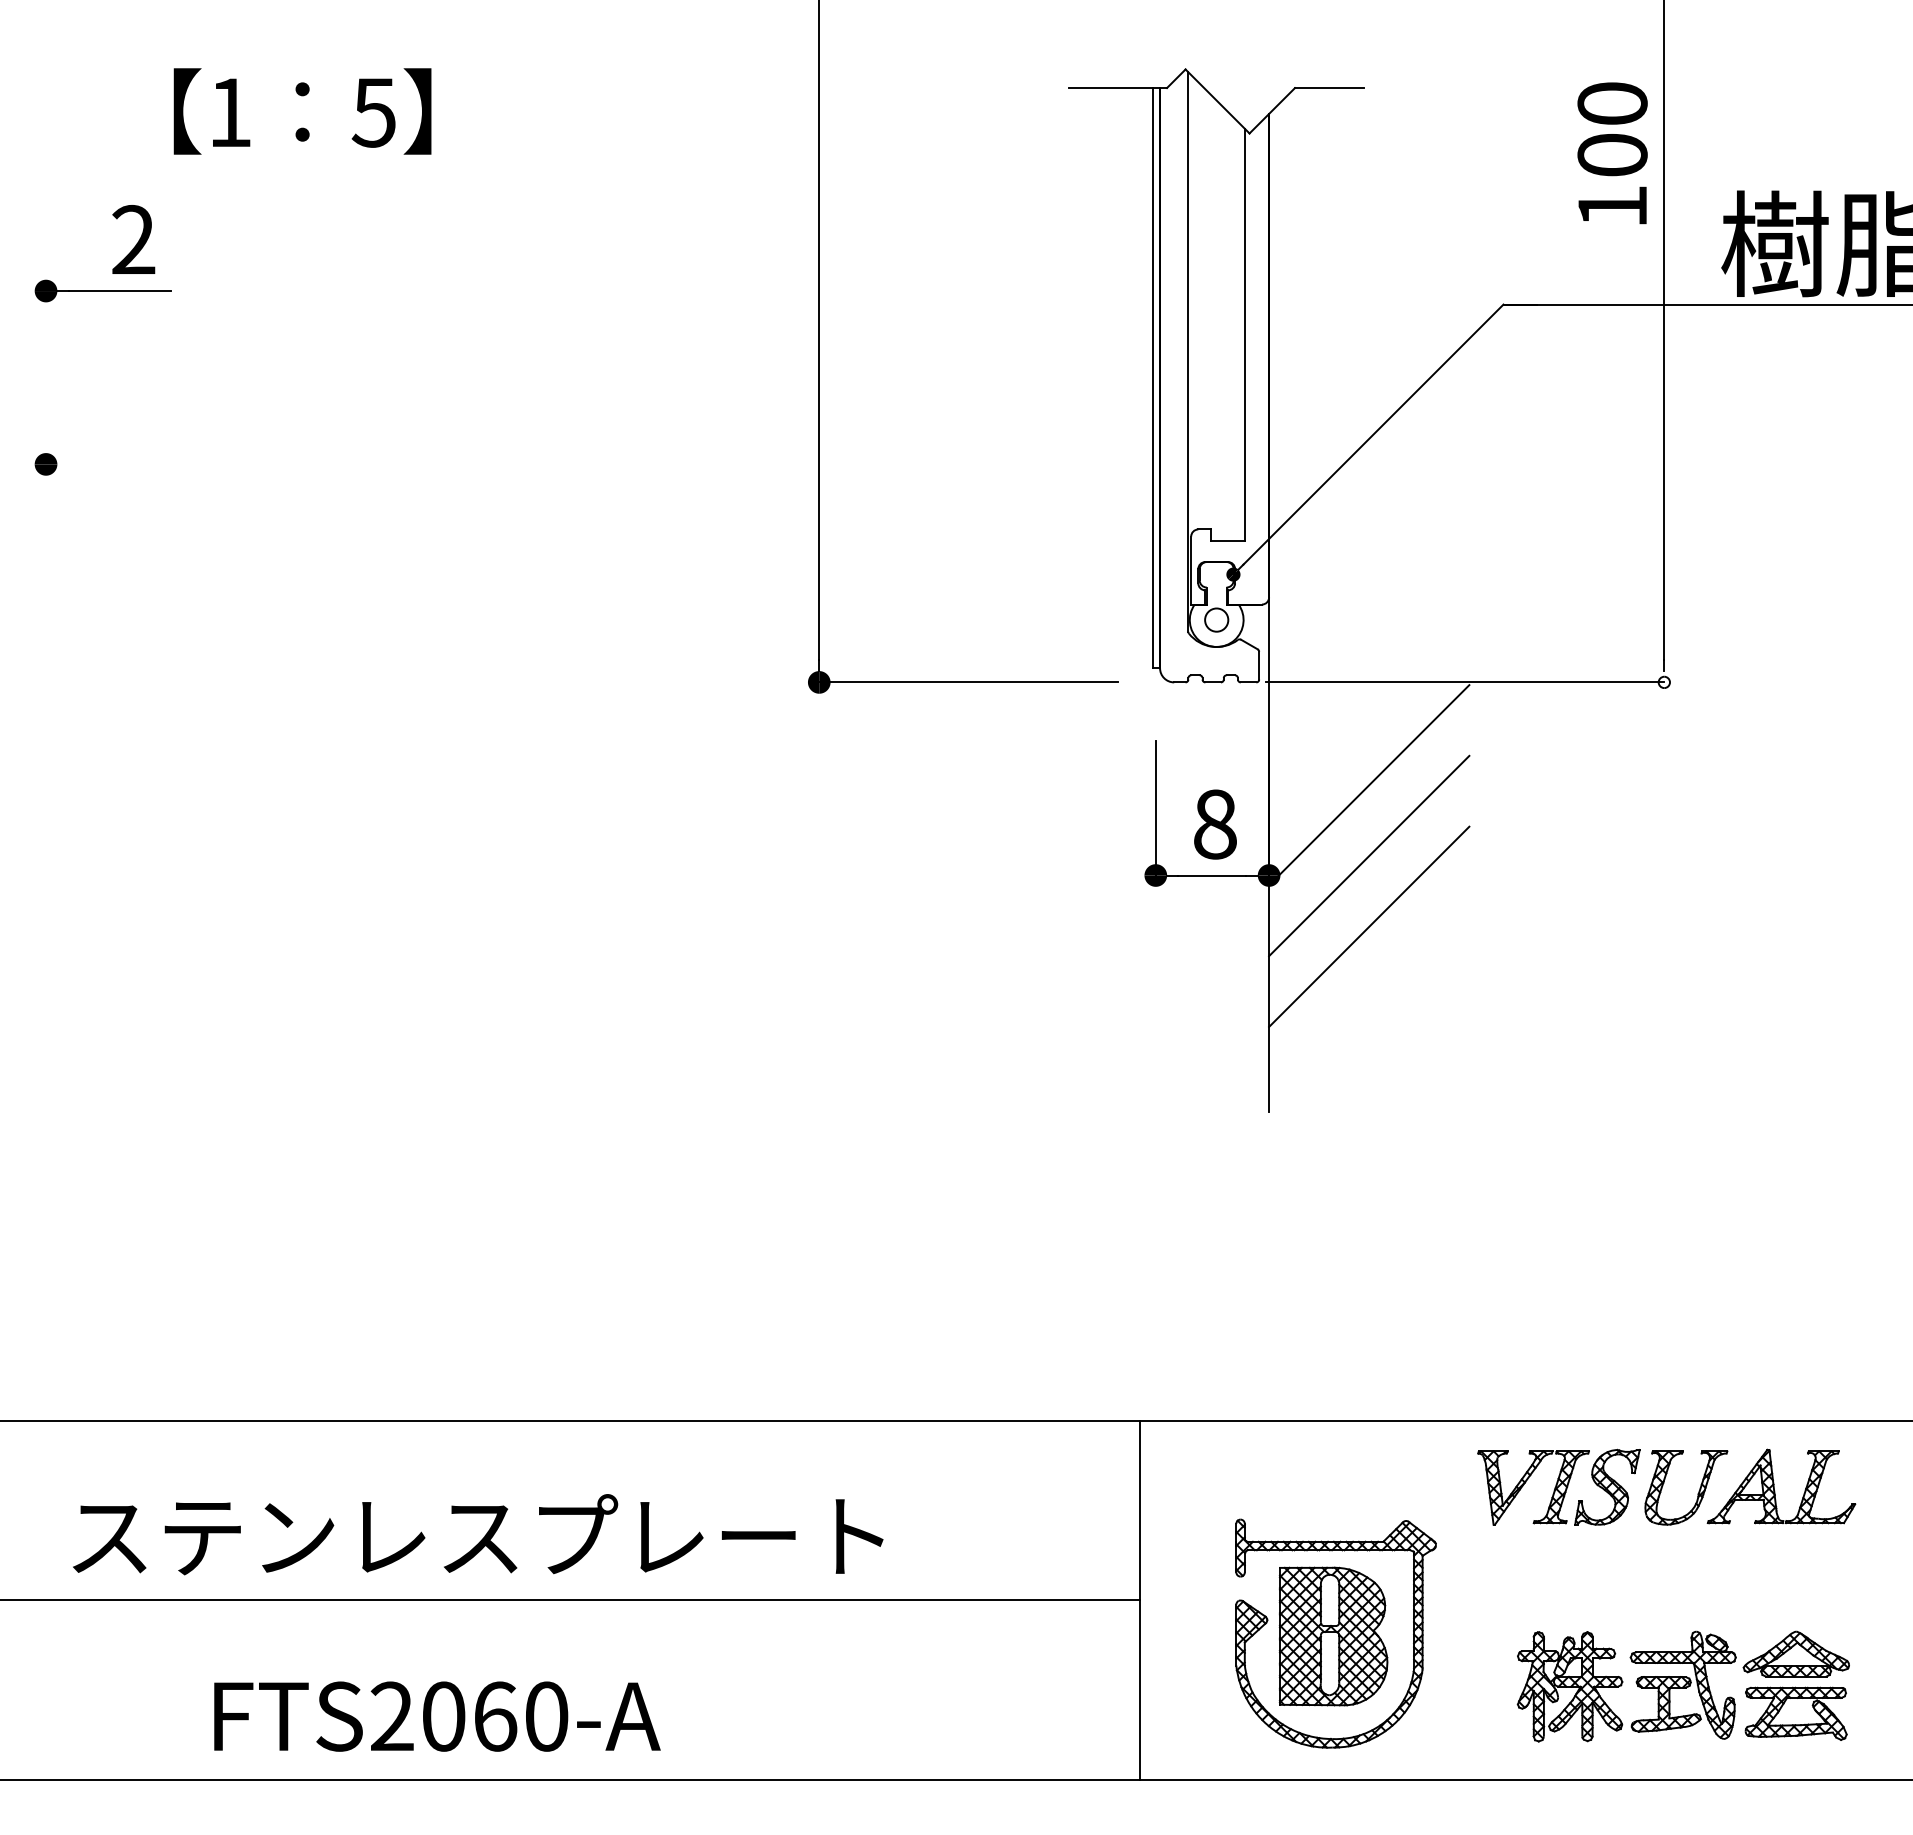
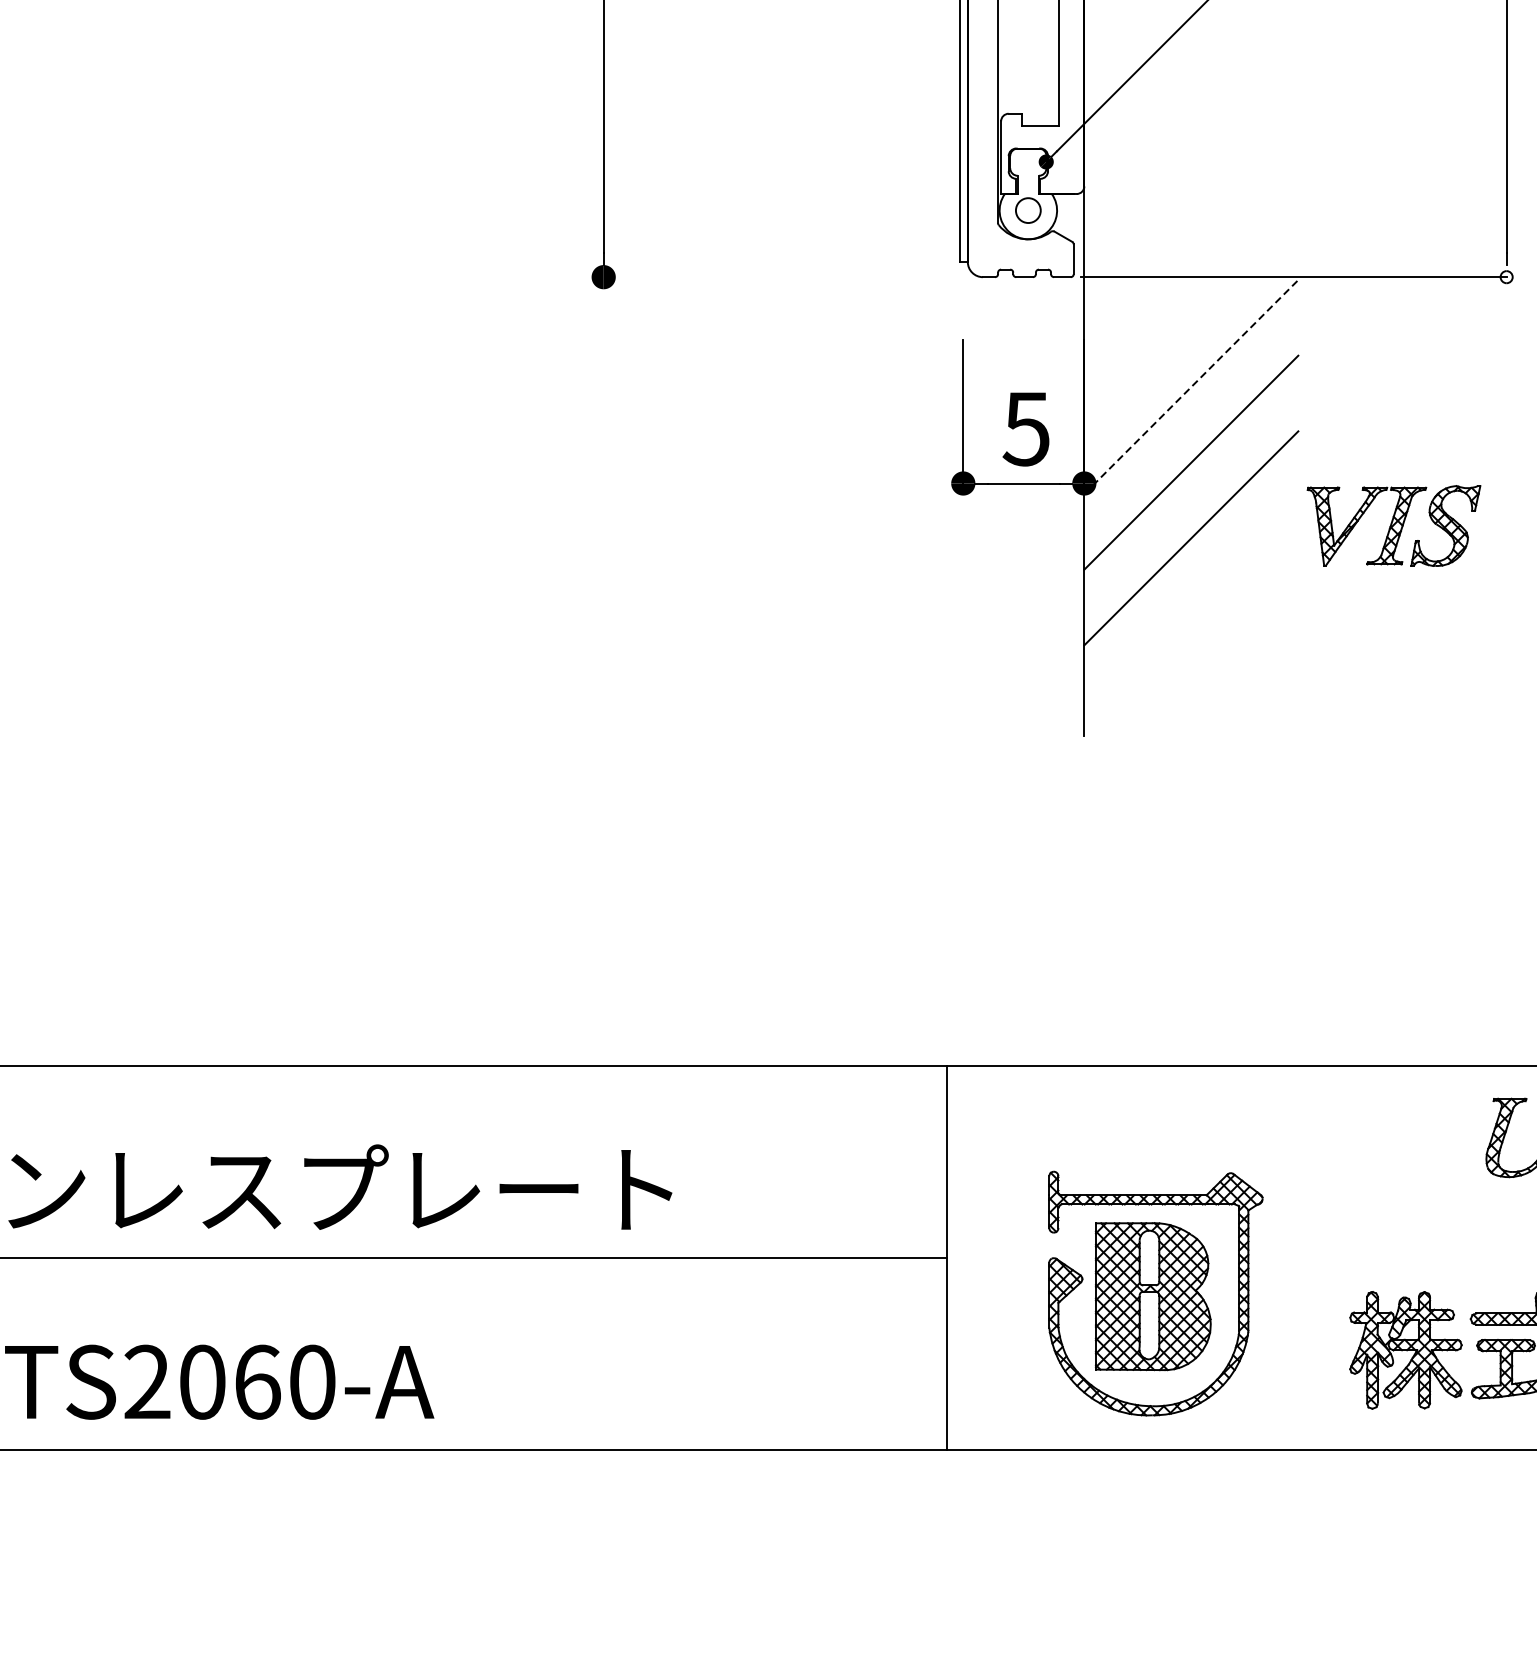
line: (968, 682) -> (763, 277), removed
line: (1369, 785) -> (1191, 387), solid -> dashed
text: (1214, 824) -> (1026, 428), 8 -> 5
part: (1558, 1486) -> (1393, 525), moved

